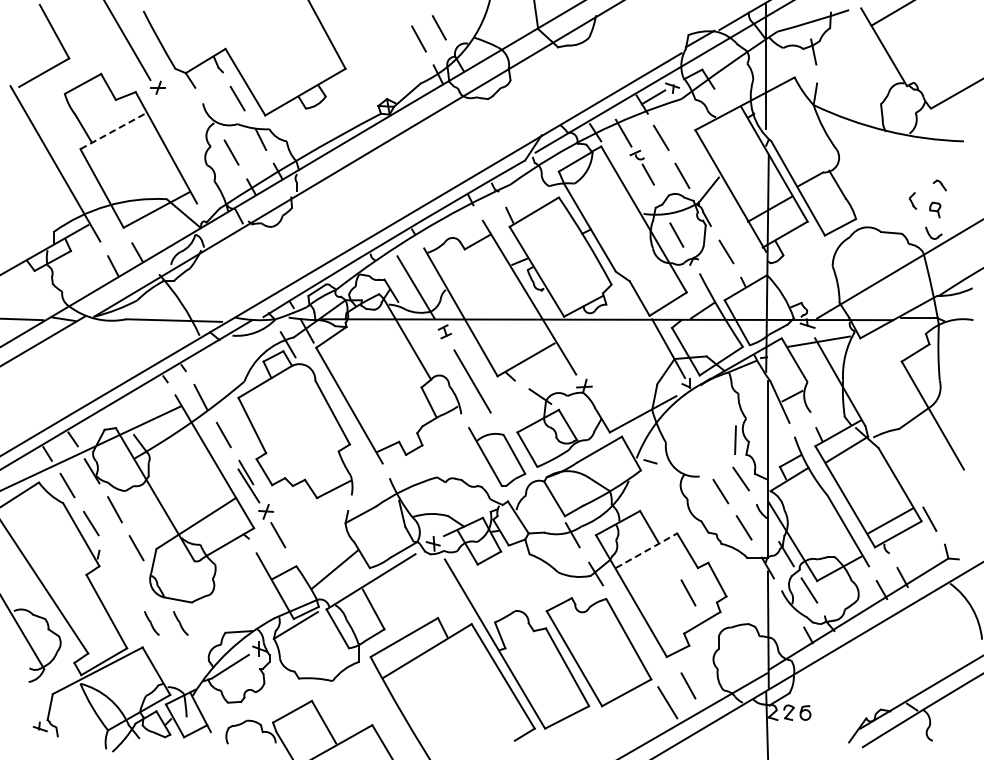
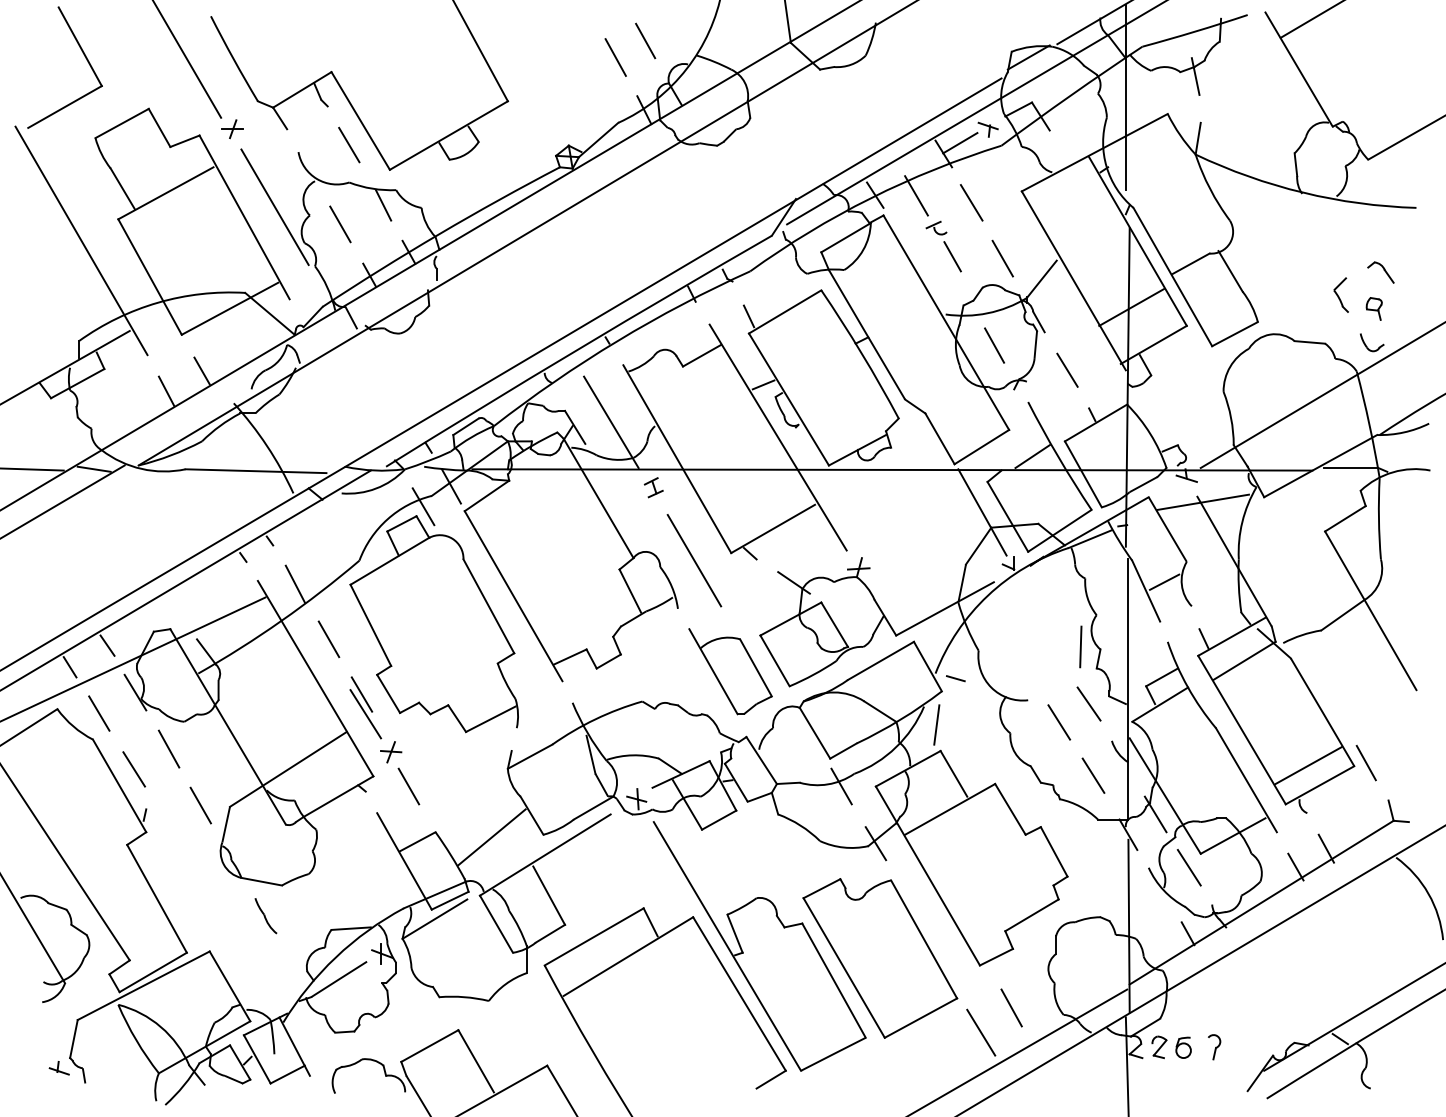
line: (112, 131) -> (165, 193), dashed -> solid
line: (187, 140) -> (275, 206), added
part: (939, 185) -> (1380, 272), size x1.43
part: (912, 200) -> (1340, 294), size x1.43
line: (637, 492) -> (936, 723), added
line: (647, 550) -> (951, 809), dashed -> solid
line: (688, 592) -> (1011, 870), removed
part: (151, 623) -> (222, 916), removed
part: (826, 712) -> (1214, 1047), added

